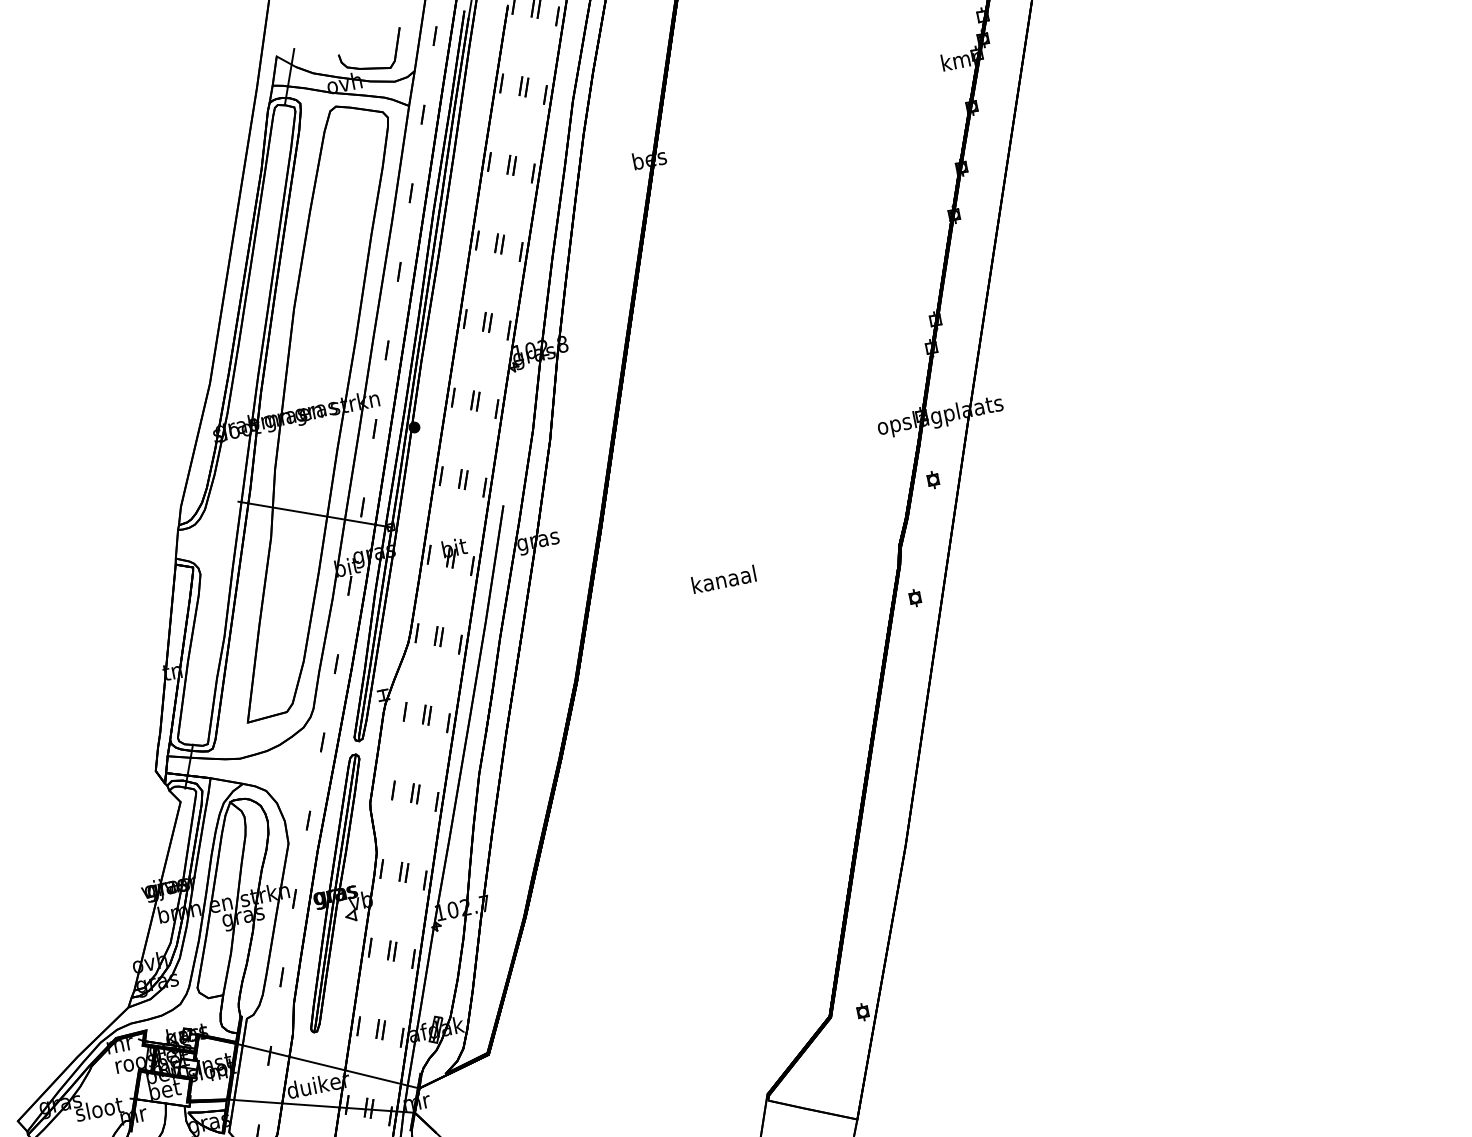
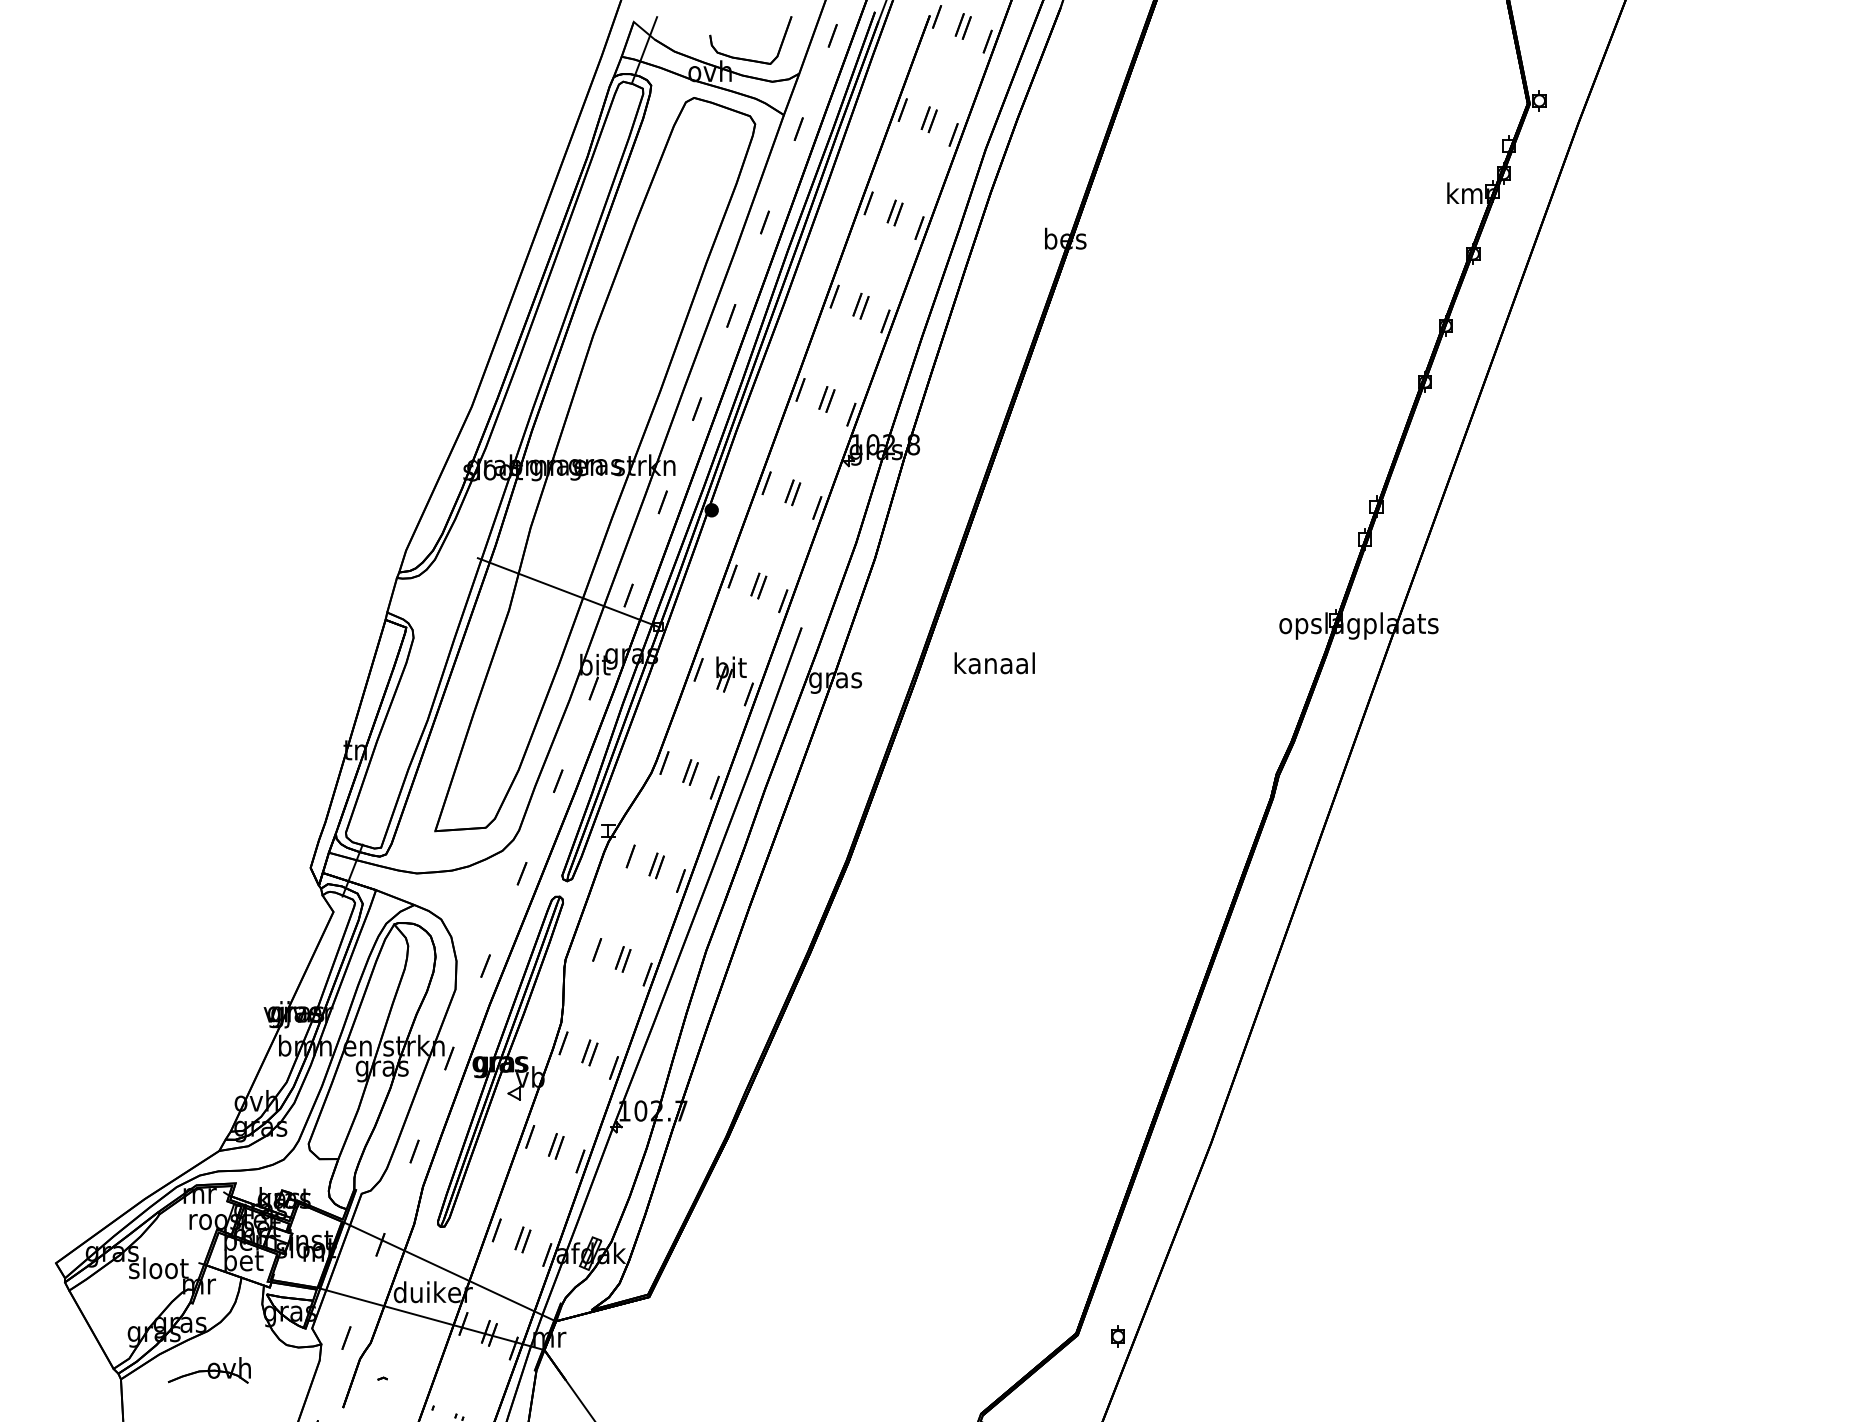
part: (933, 479) -> (1334, 701), removed
text: (723, 579) -> (994, 663), moved
part: (915, 597) -> (1283, 841), removed

